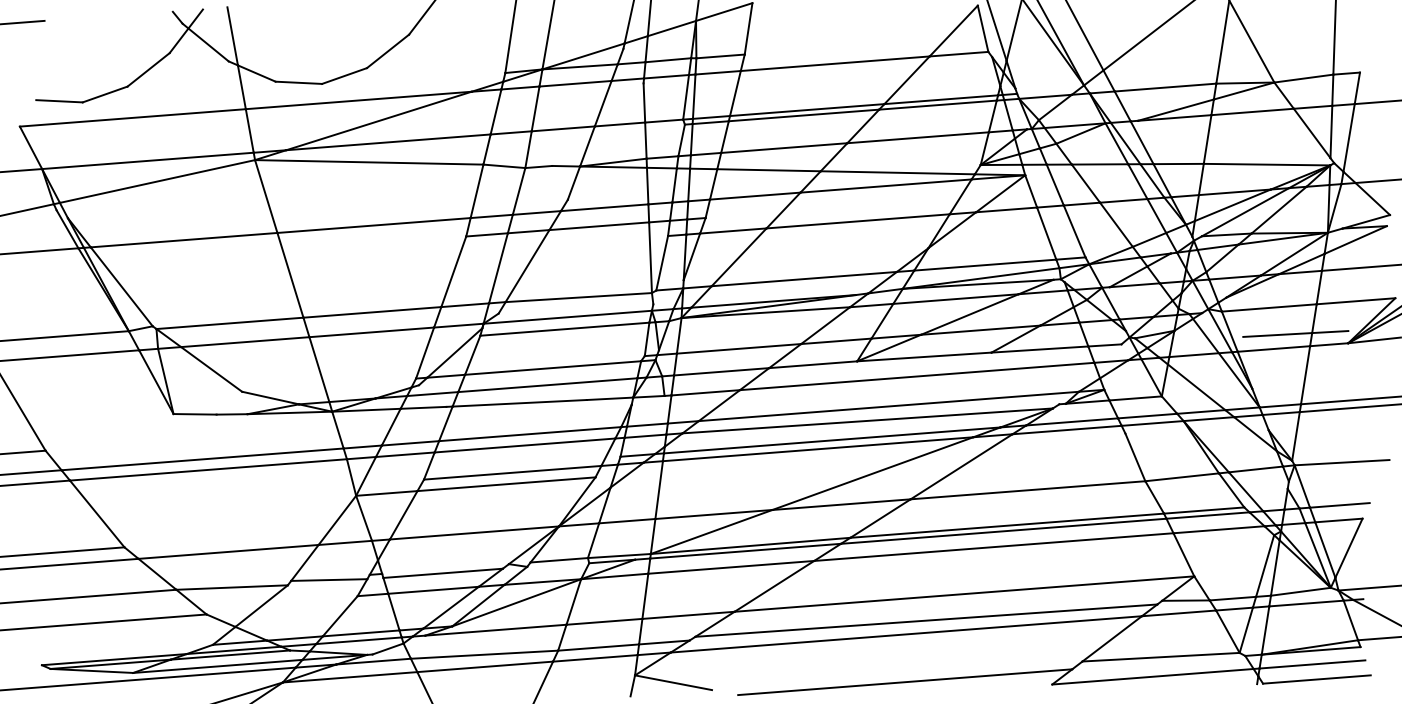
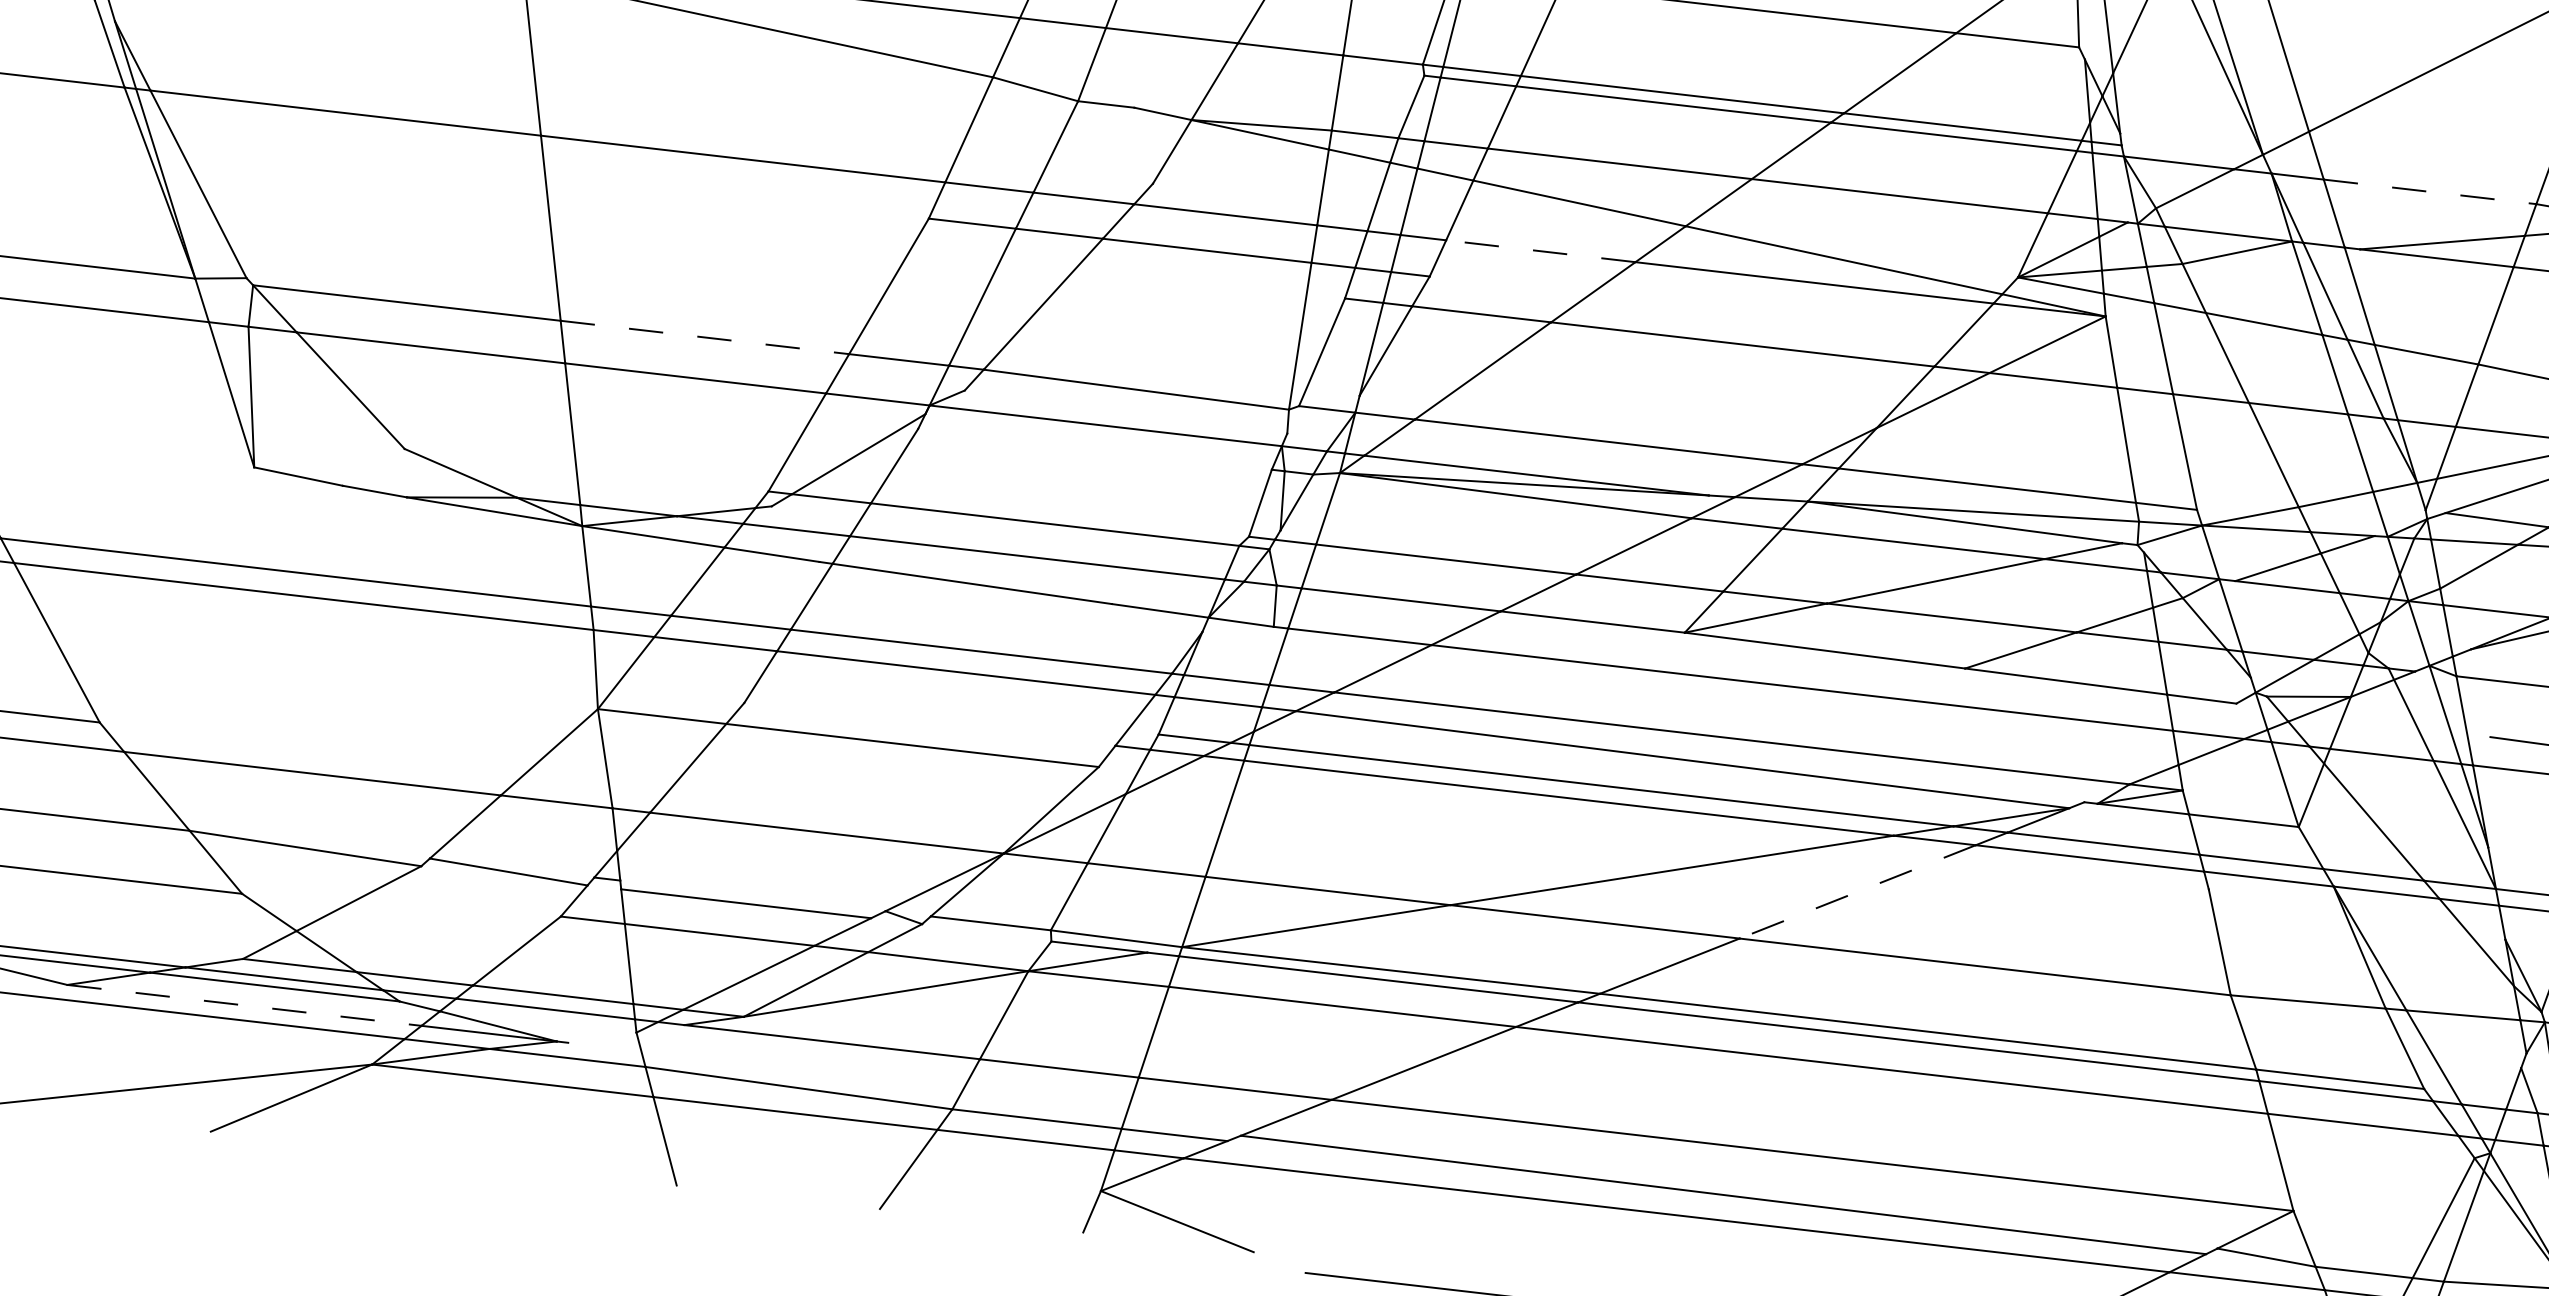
line: (1165, 87) -> (2430, 191), solid -> dashed
line: (754, 196) -> (1539, 251), solid -> dashed
line: (372, 312) -> (705, 337), solid -> dashed
line: (564, 328) -> (1094, 447), removed
line: (961, 467) -> (1857, 893), solid -> dashed
line: (512, 472) -> (929, 723), removed
line: (387, 648) -> (601, 1036), removed
line: (217, 666) -> (243, 1005), solid -> dashed

